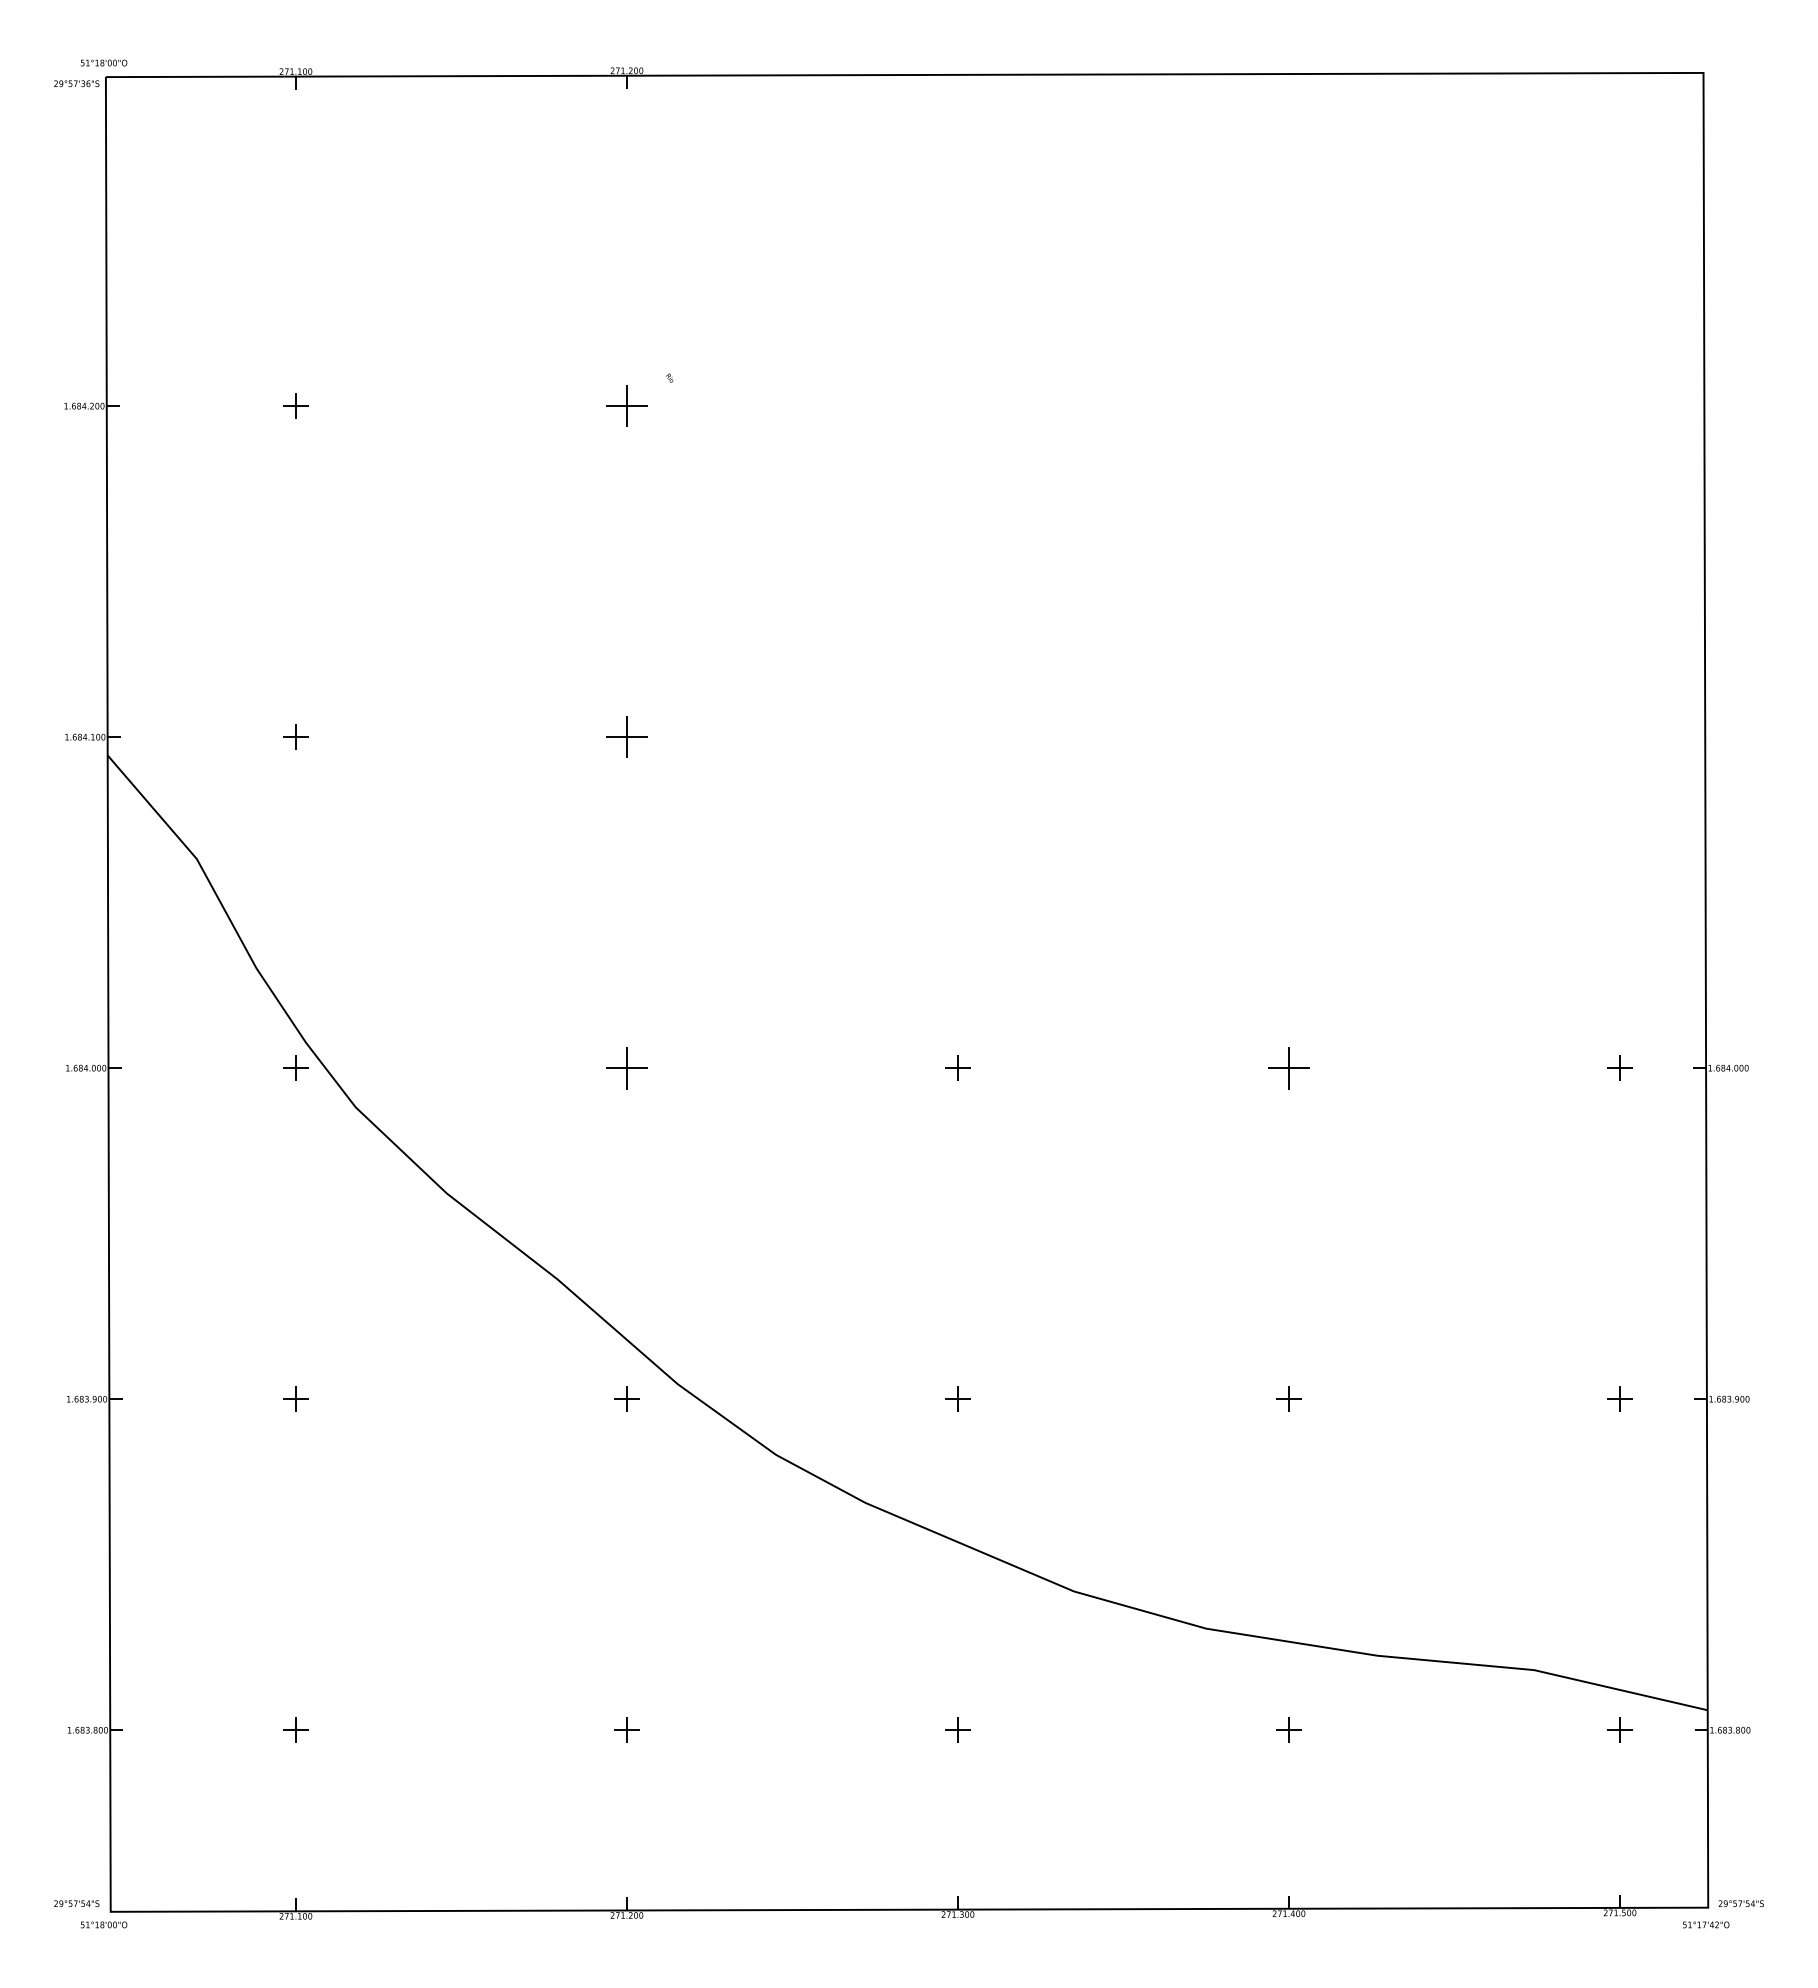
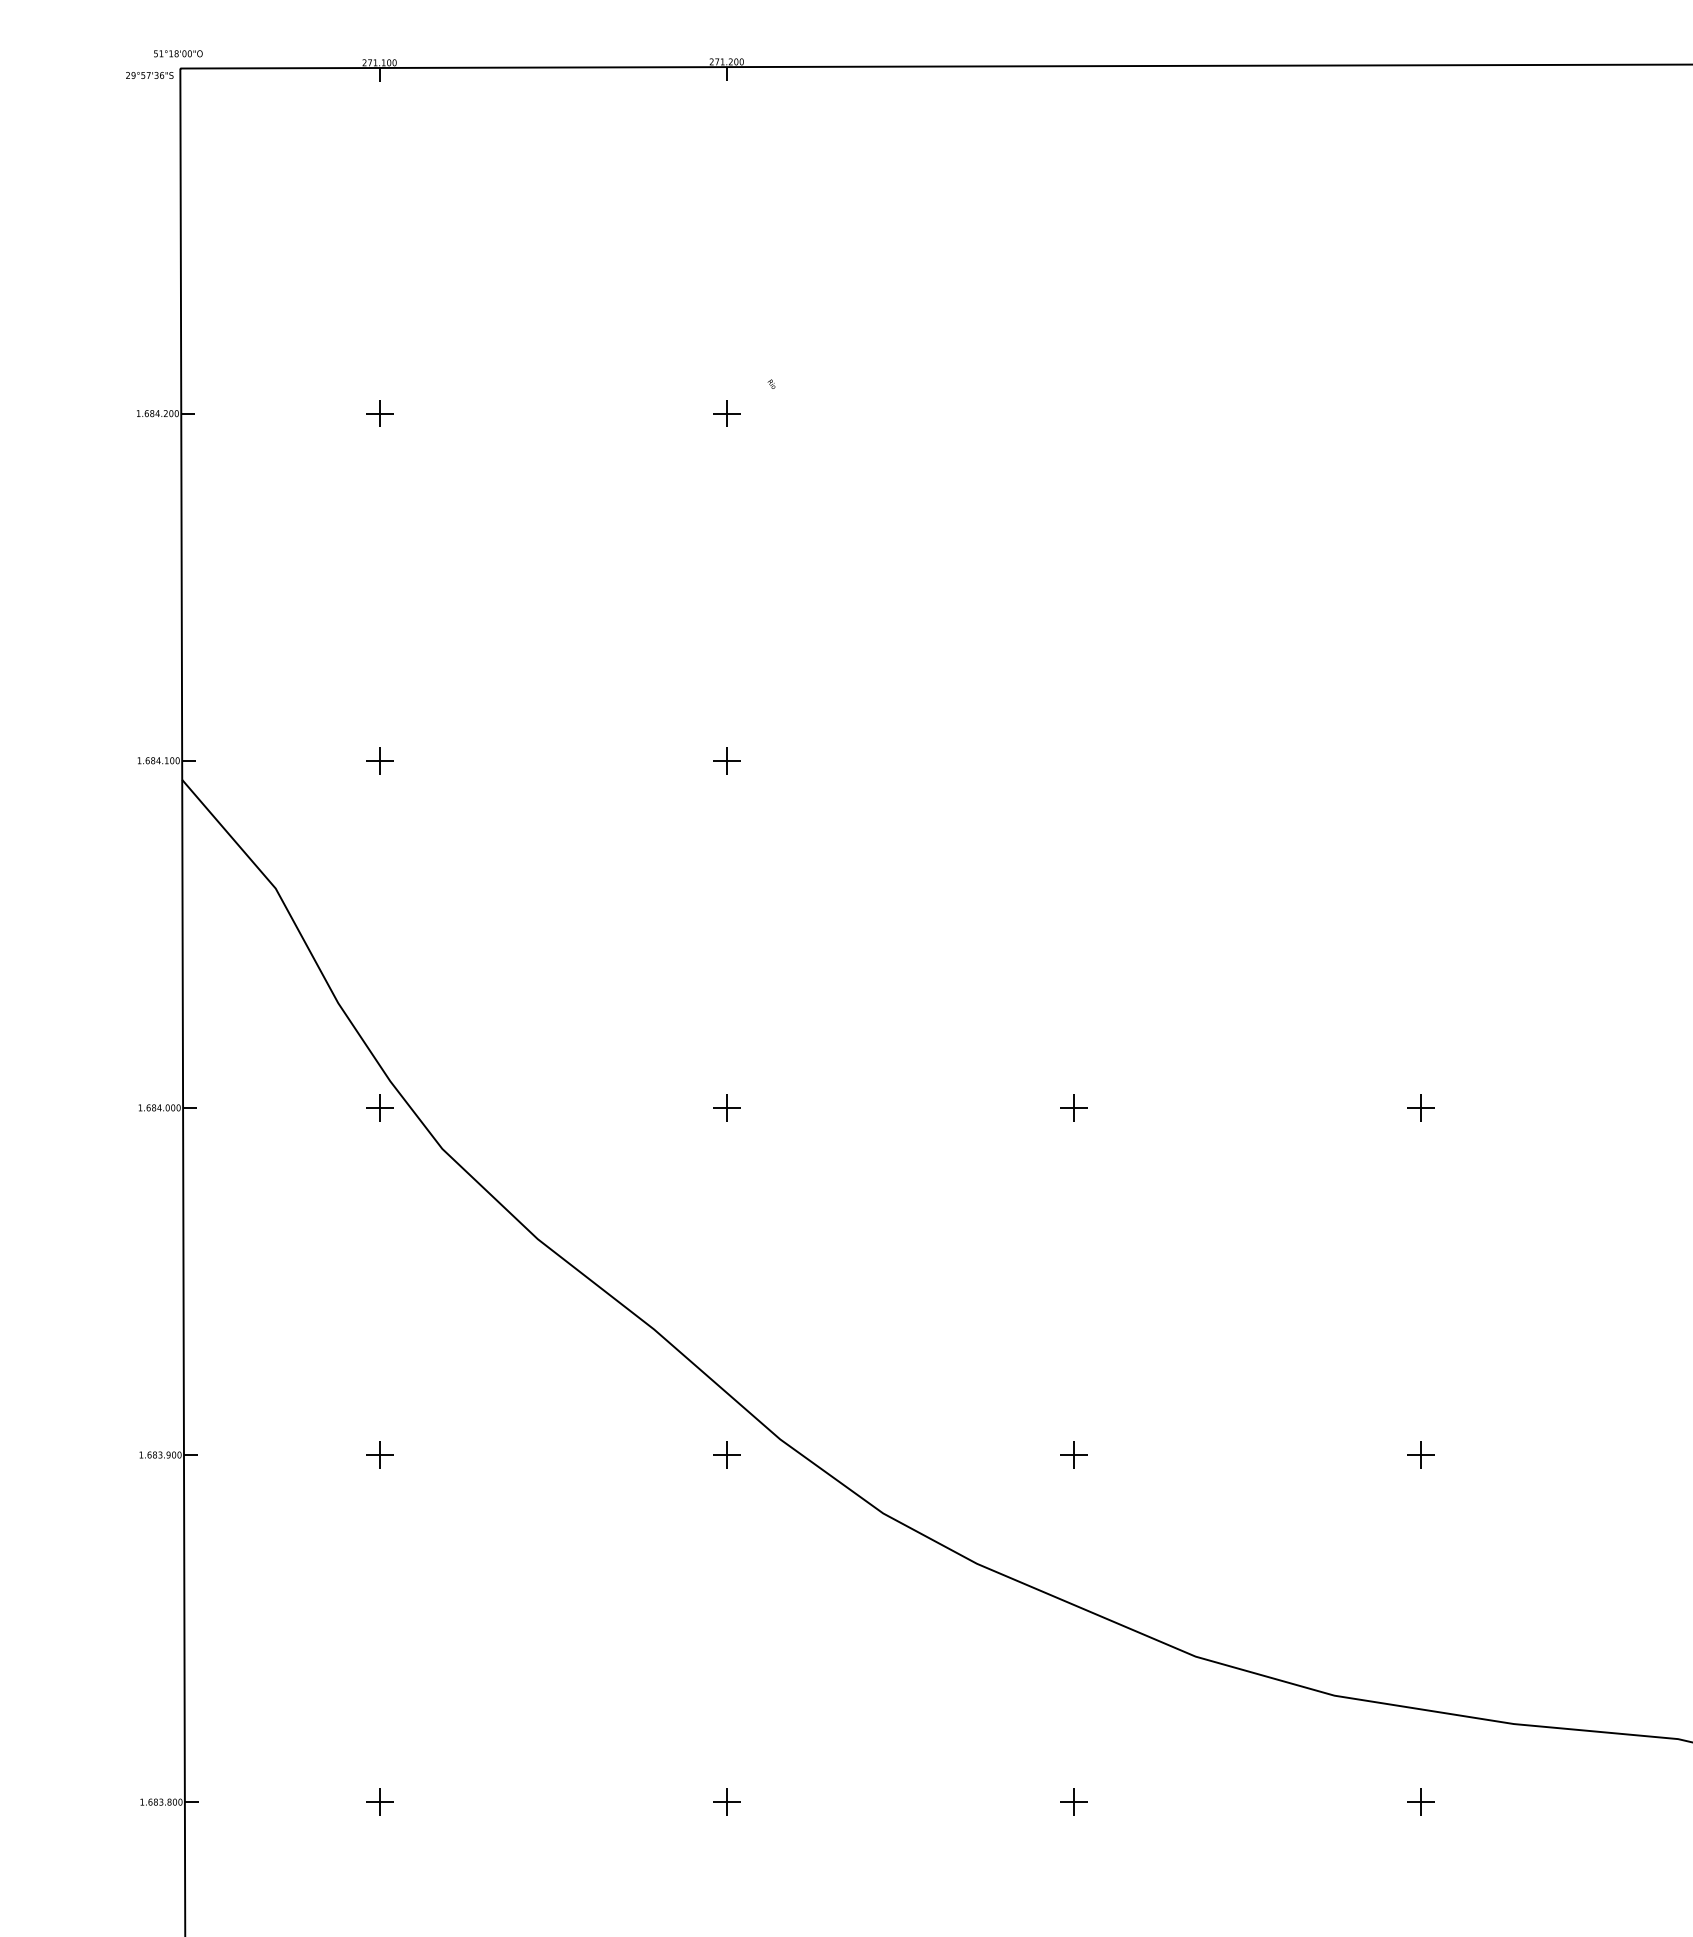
part: (626, 405) -> (726, 412), size x0.62
part: (626, 736) -> (726, 760), size x0.62
part: (626, 1067) -> (726, 1107), size x0.62
part: (1288, 1067) -> (1420, 1107), size x0.62

